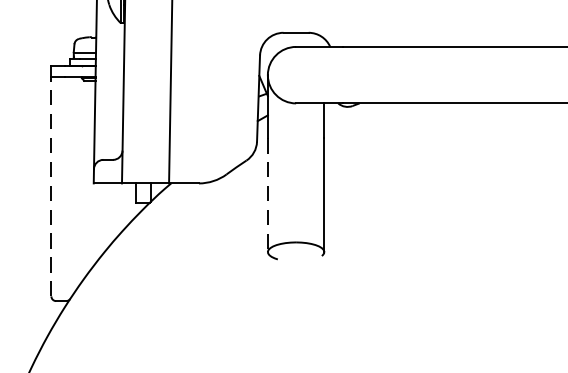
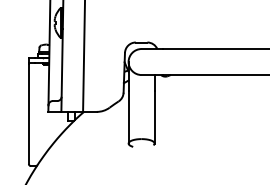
line: (50, 186) -> (28, 113), dashed -> solid
line: (267, 195) -> (128, 117), dashed -> solid

